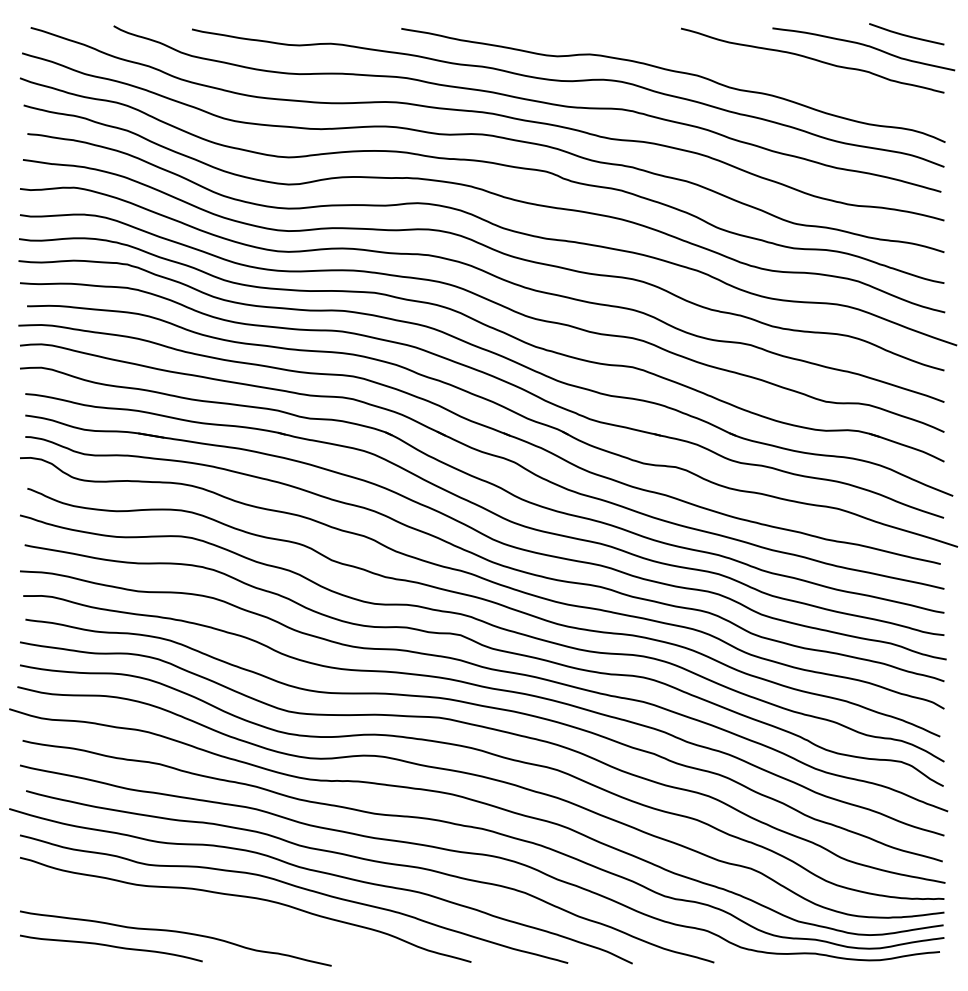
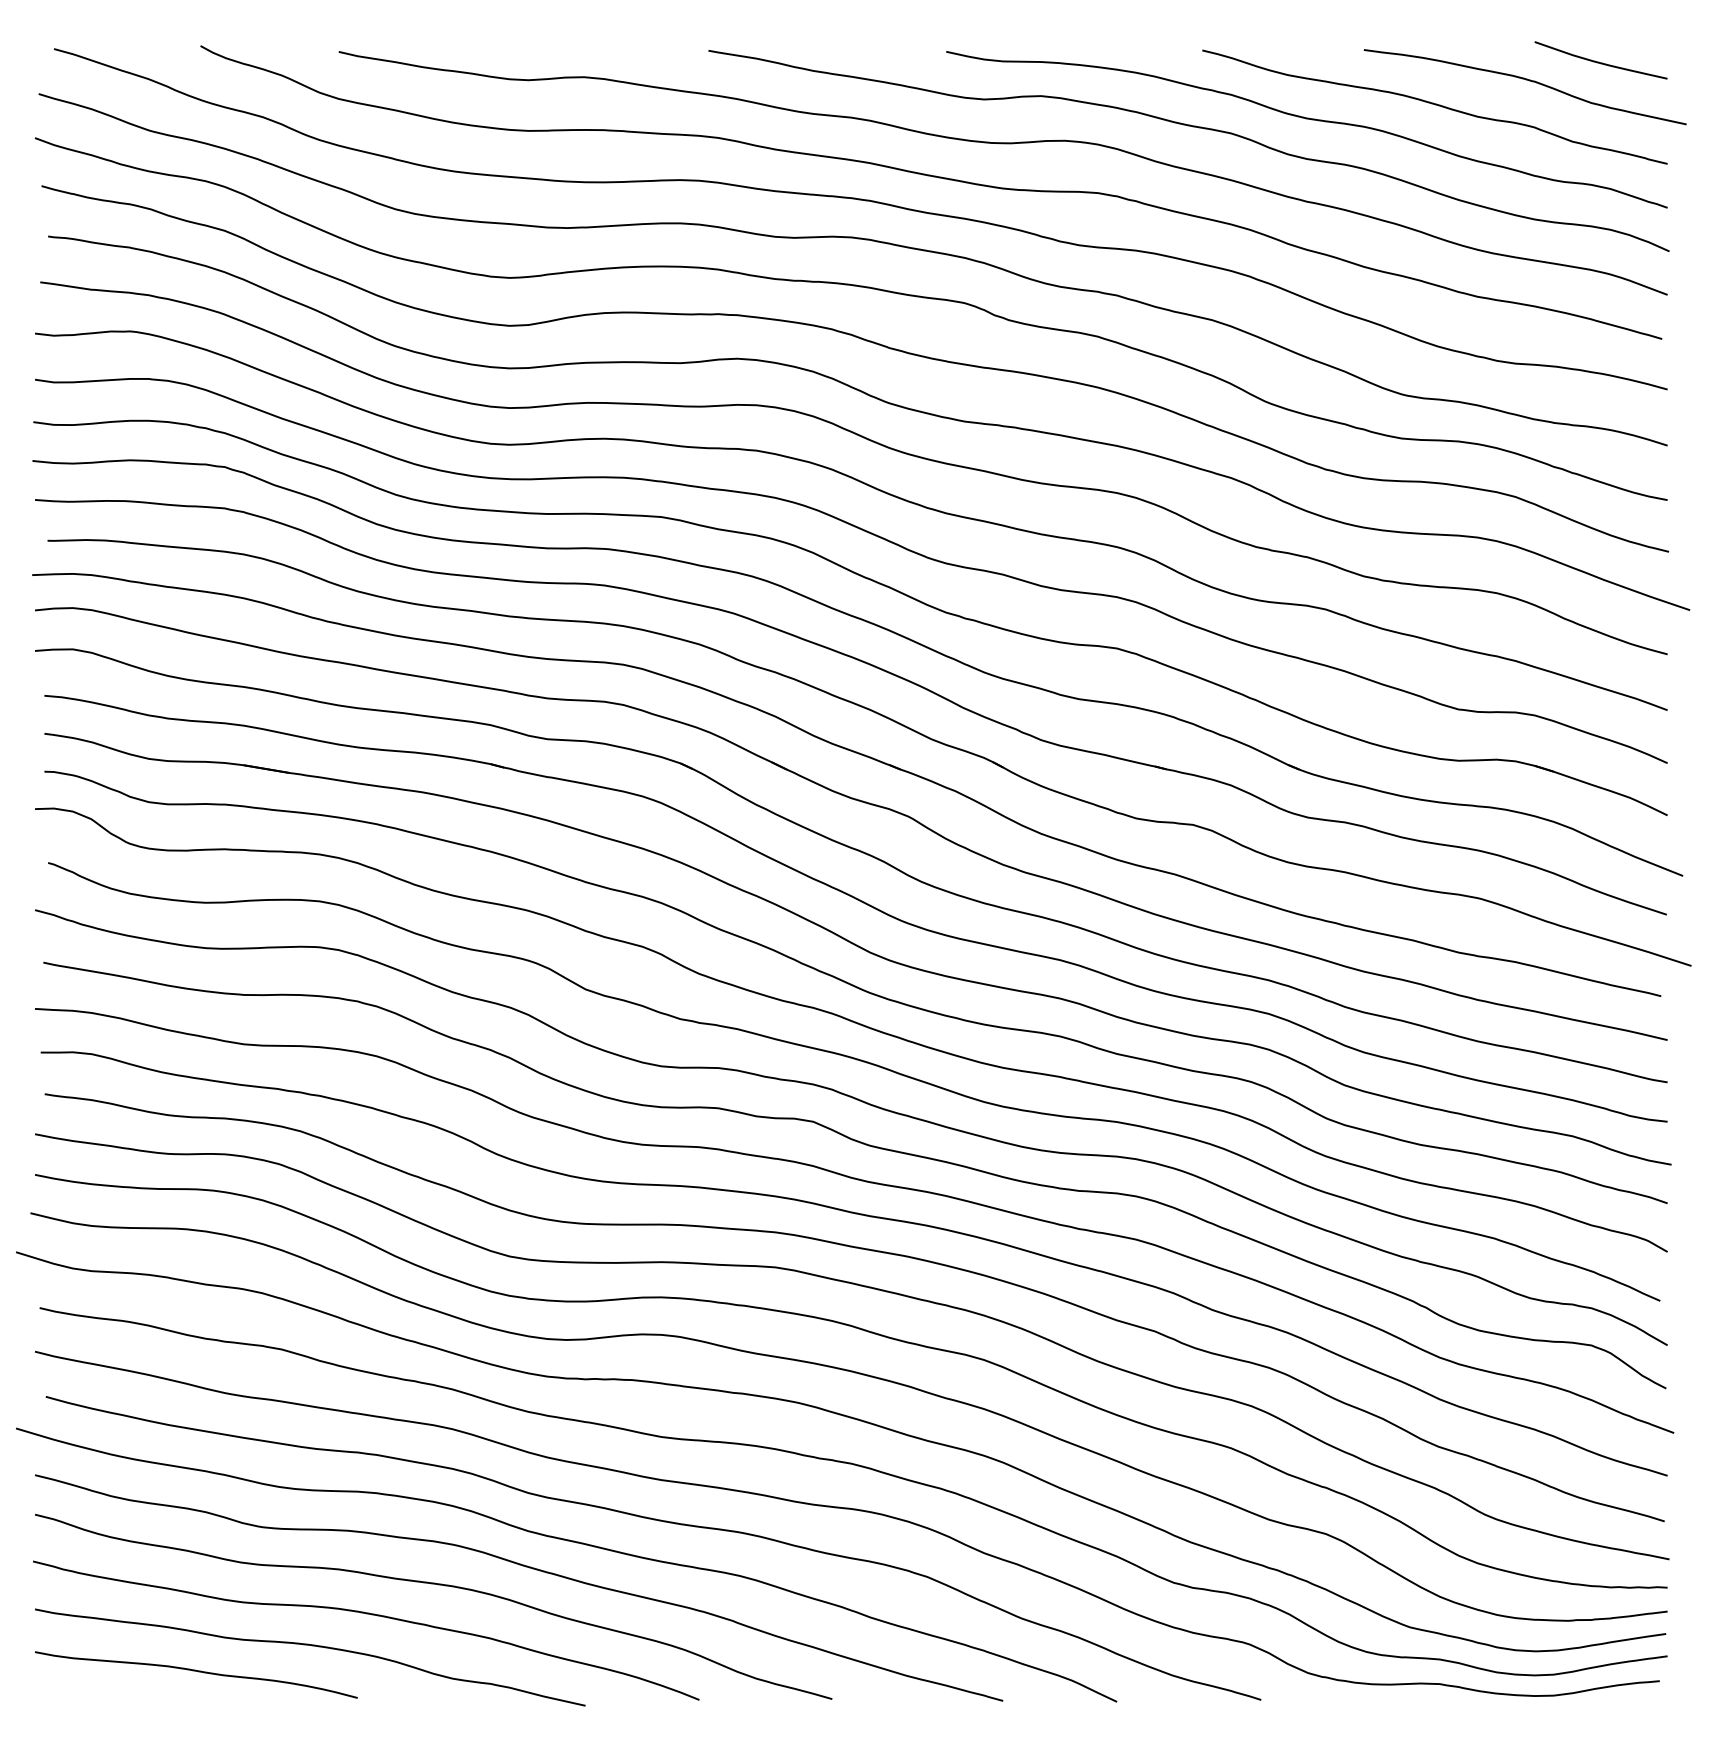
curve: (740, 68) -> (1307, 120), added
curve: (211, 915) -> (373, 1616), added

